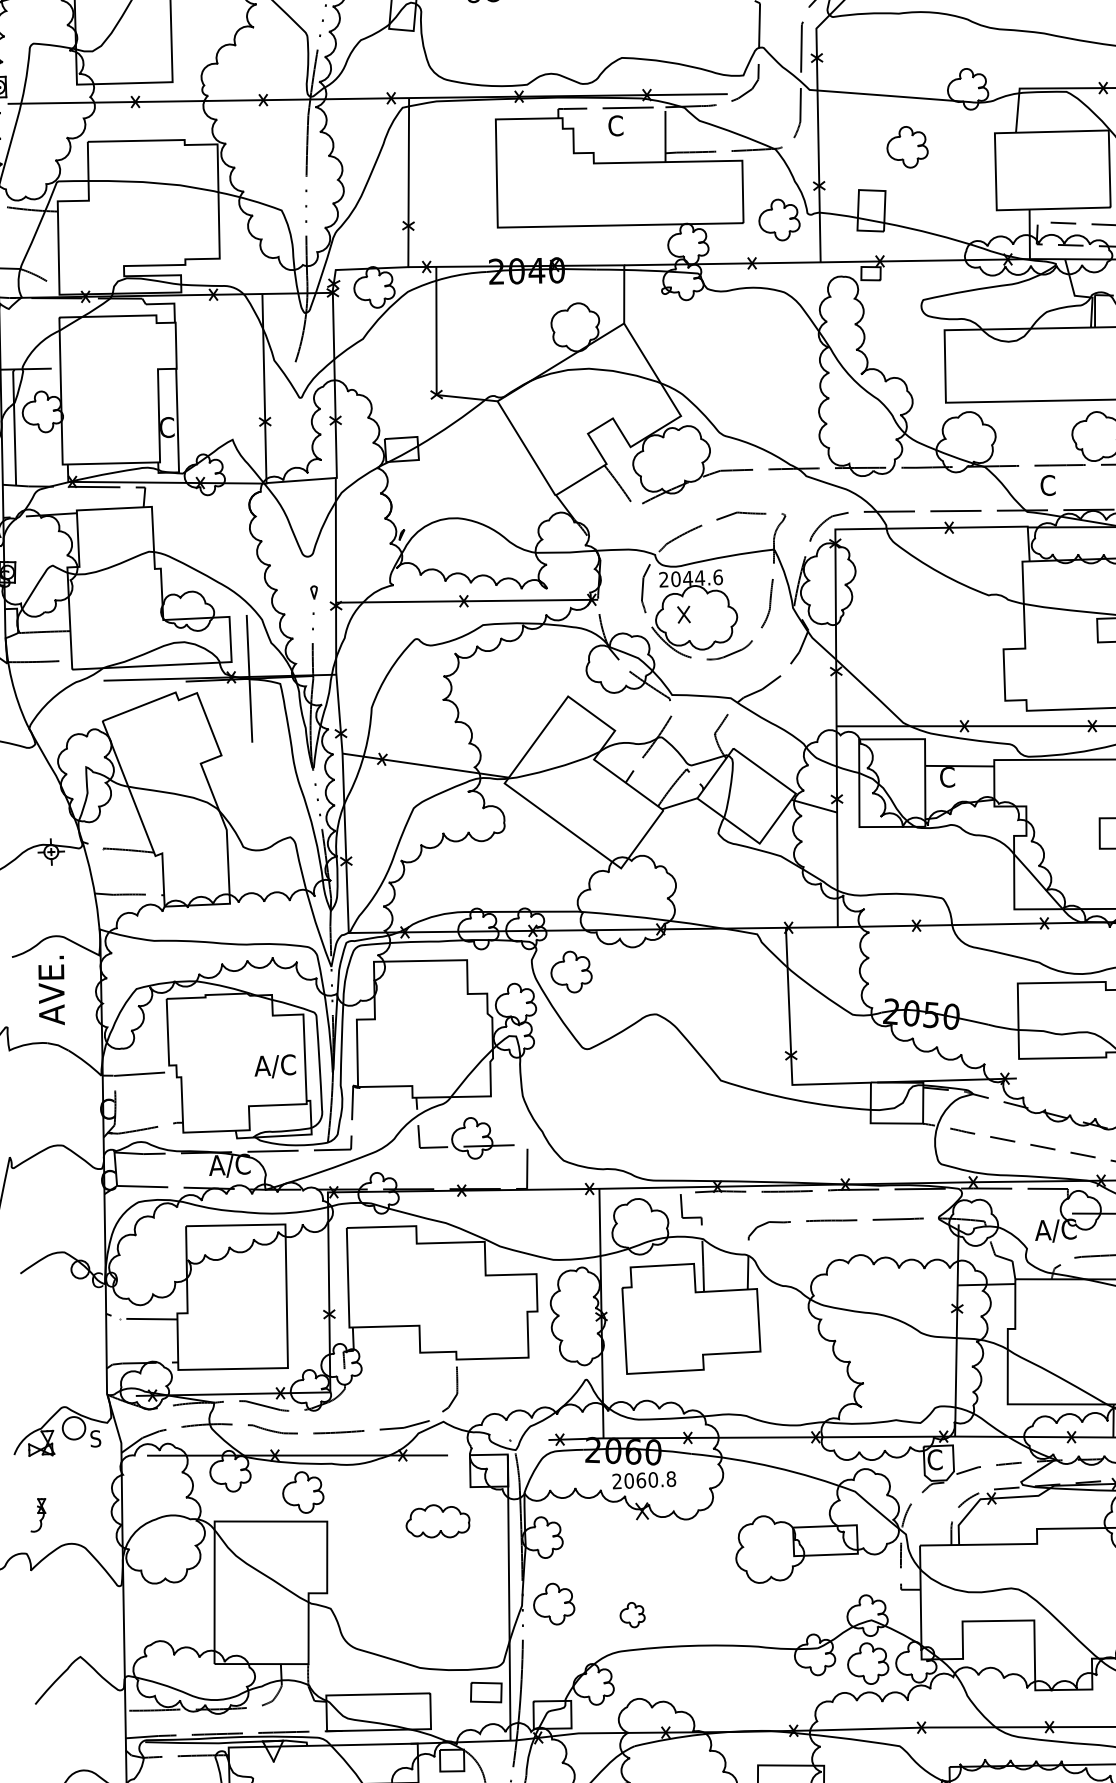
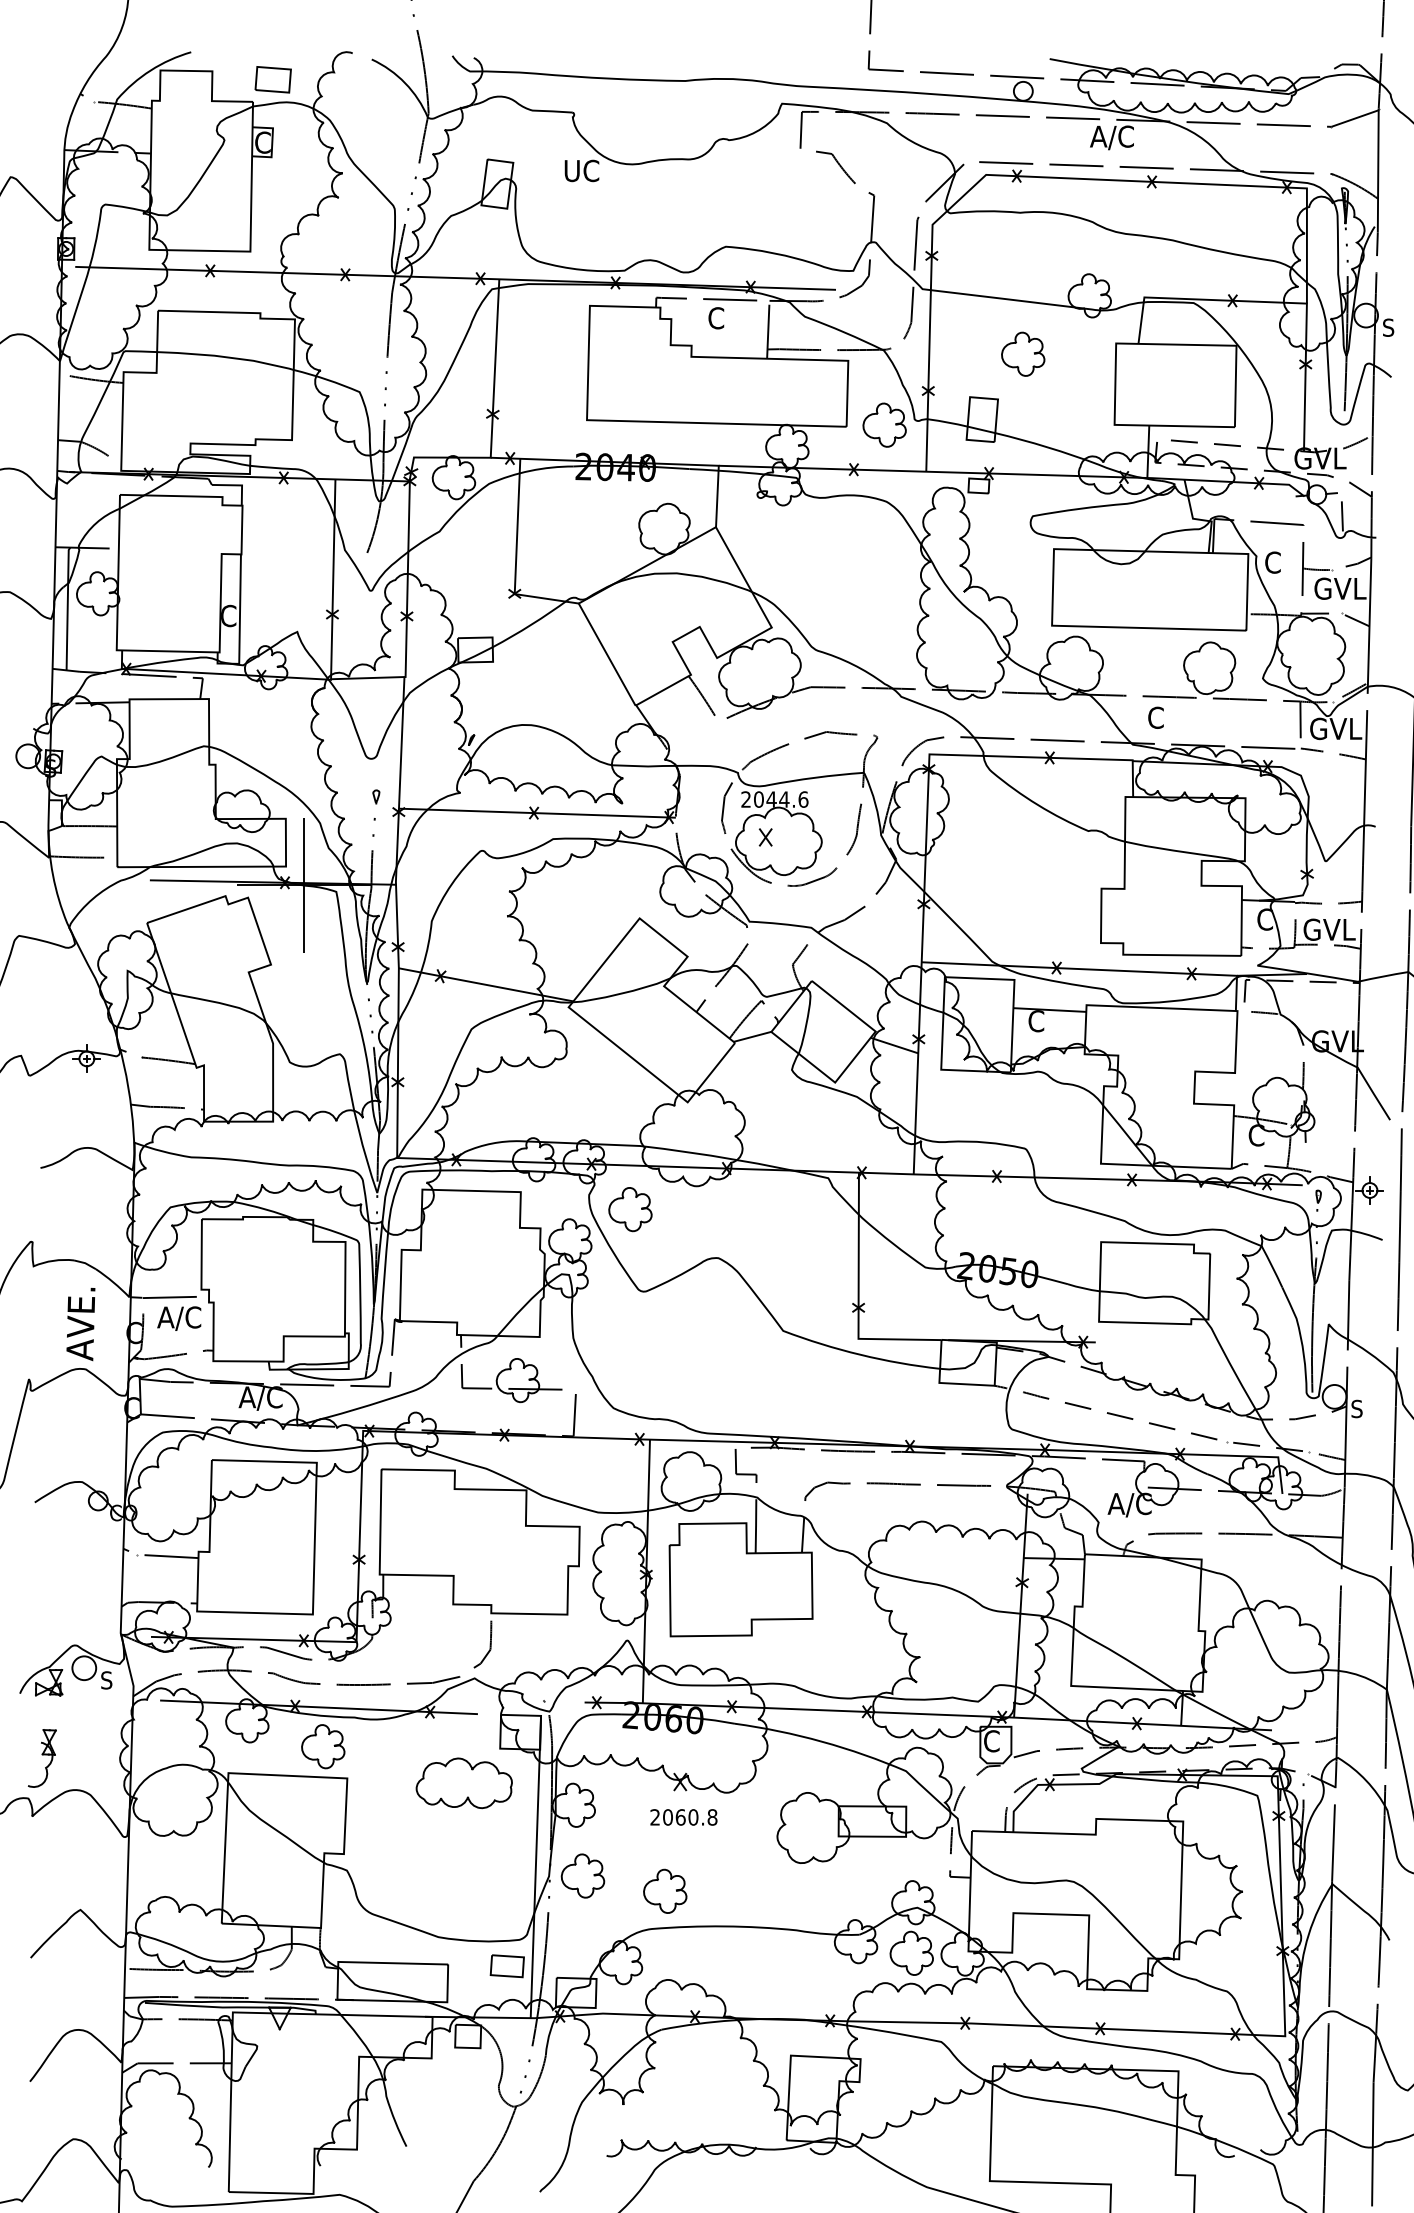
text: (51, 990) -> (80, 1324), moved
text: (275, 1066) -> (179, 1318), moved
text: (643, 1480) -> (683, 1817), moved
part: (38, 1515) -> (42, 1758), size x1.67
part: (437, 1521) -> (463, 1783), size x1.43
part: (632, 1614) -> (665, 1890), size x1.67

